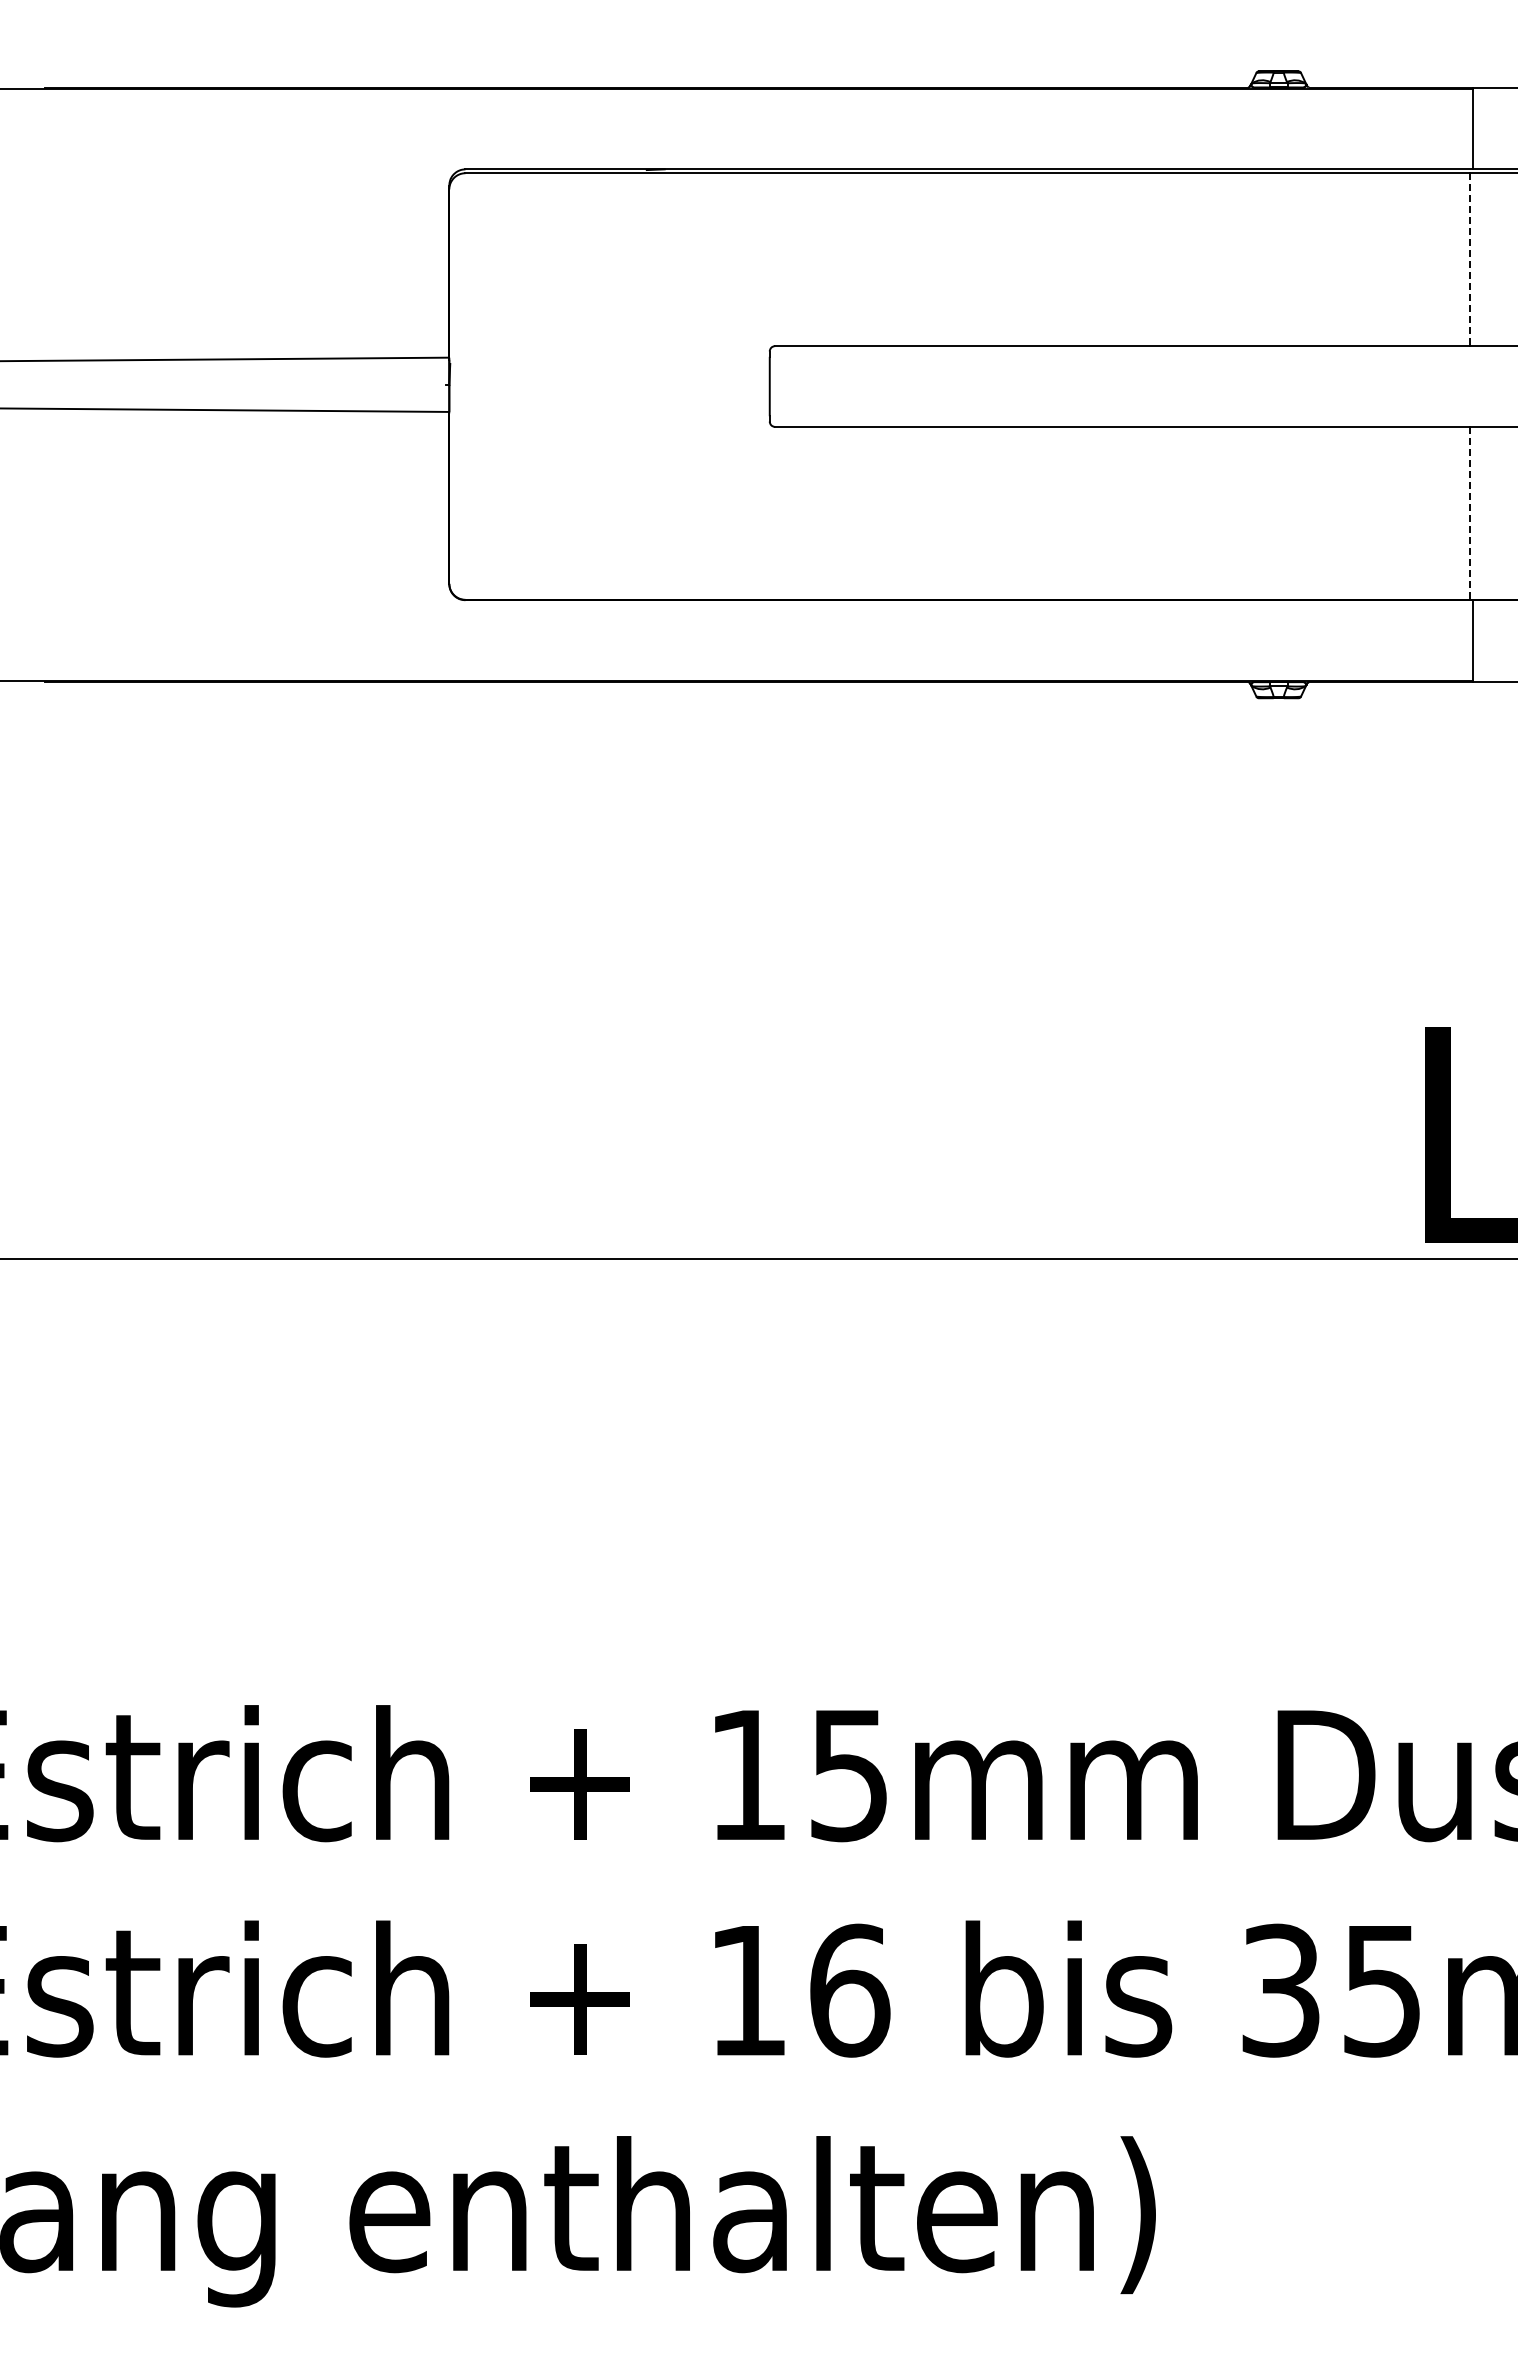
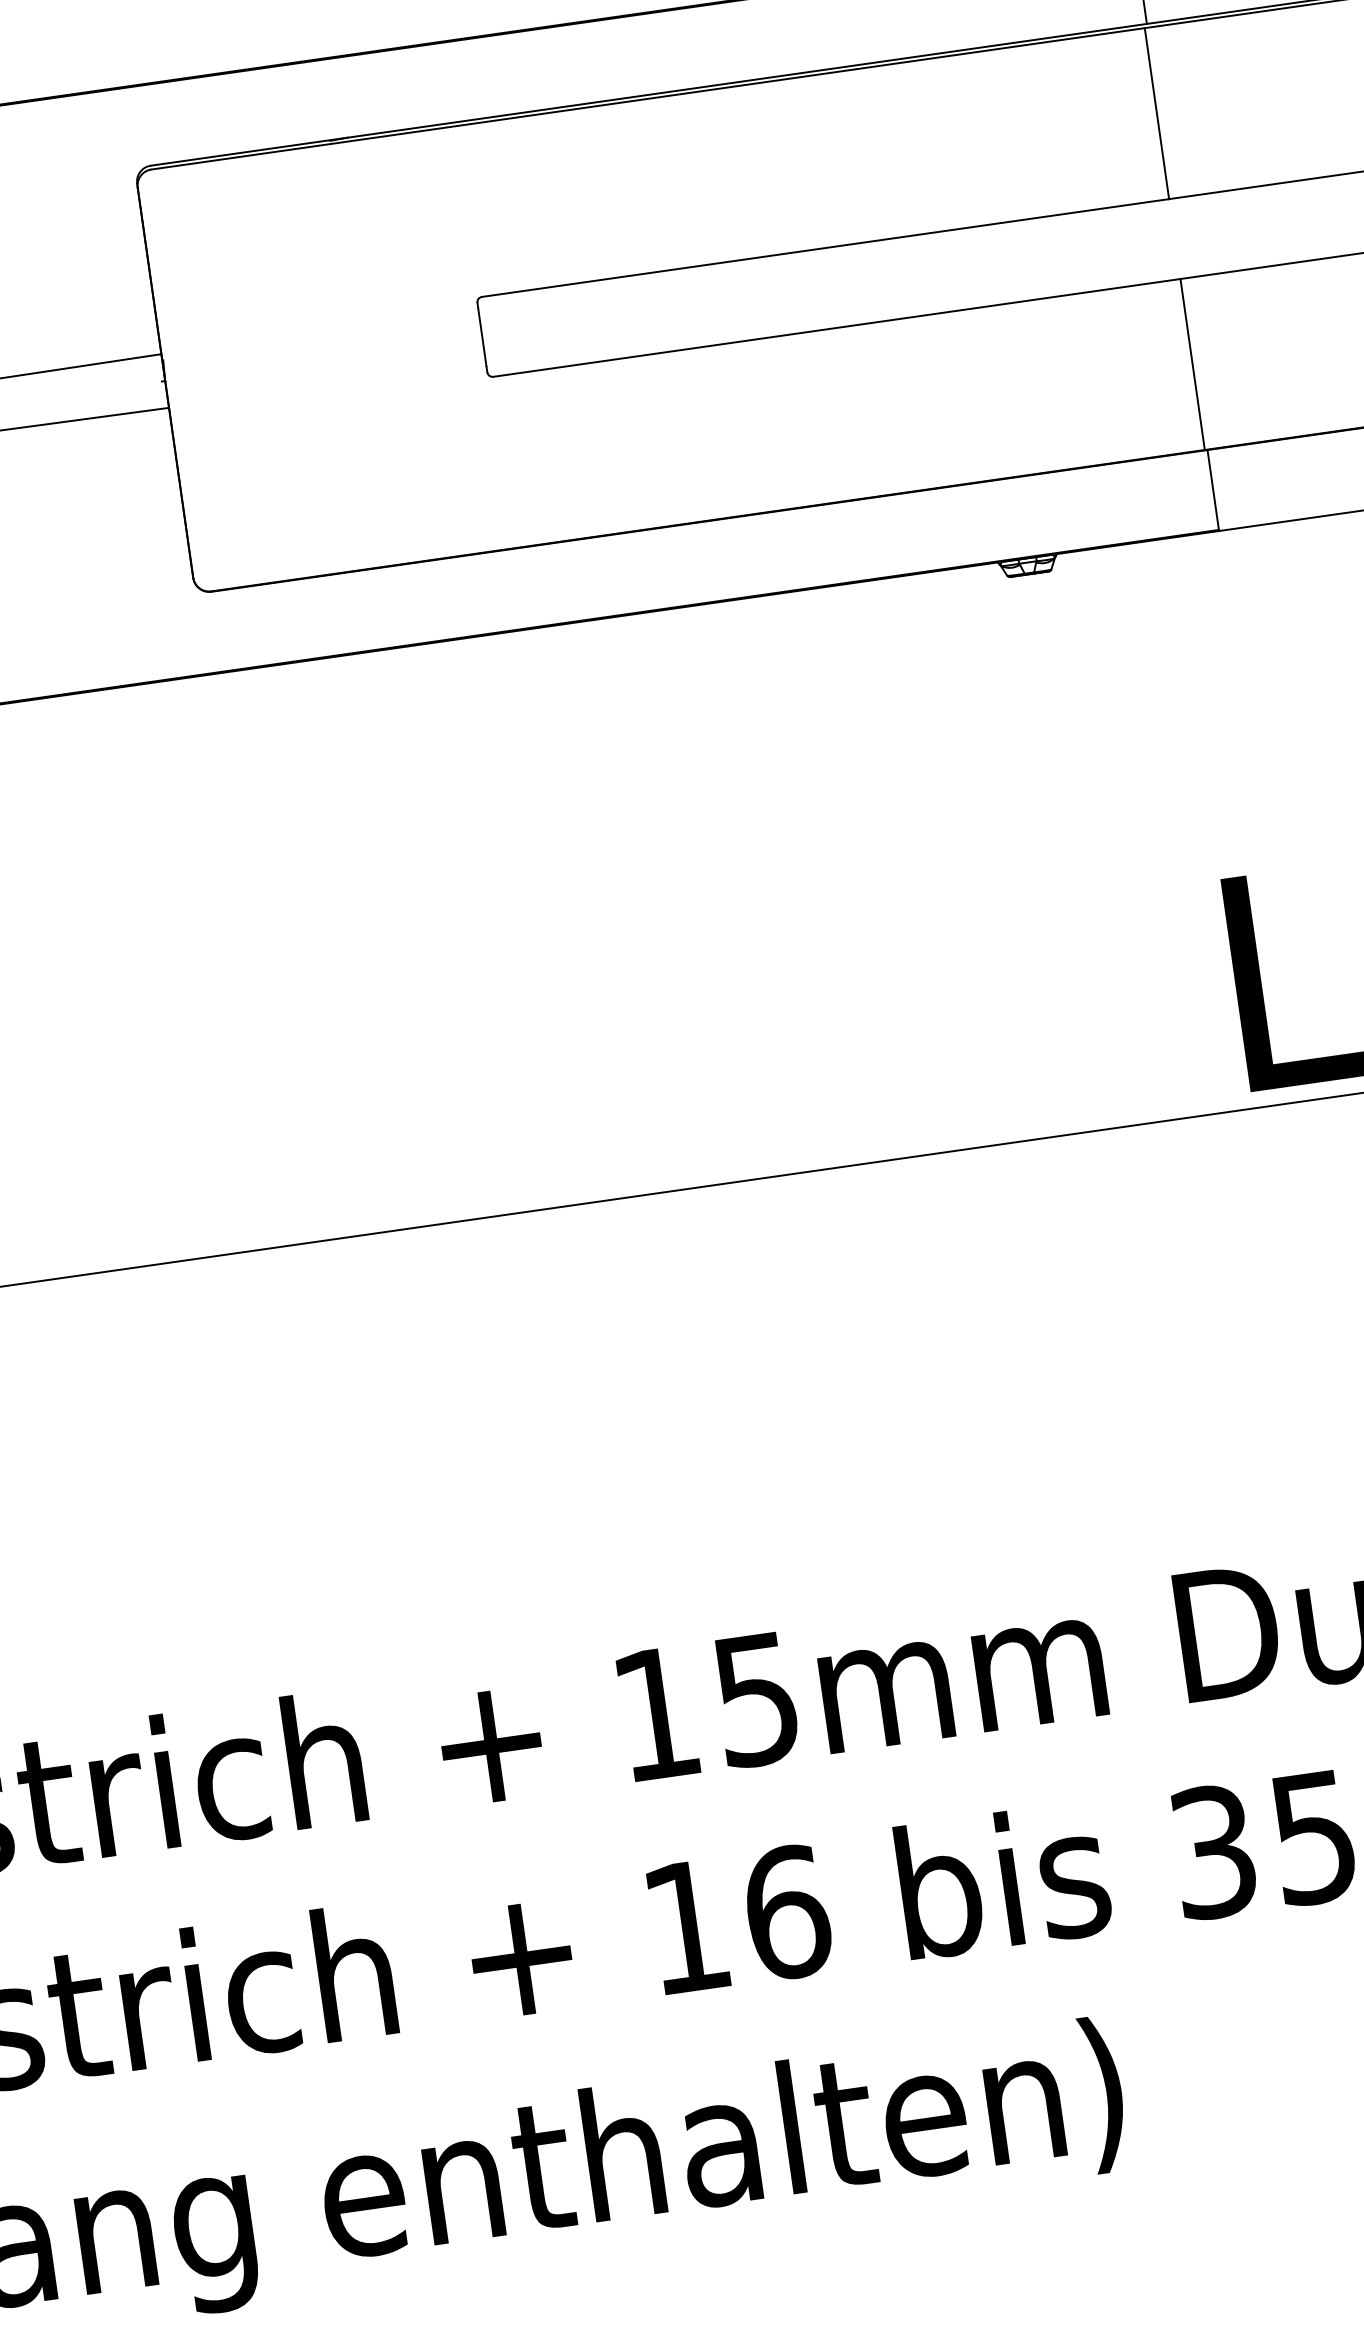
line: (1469, 260) -> (1156, 114), dashed -> solid
line: (1469, 513) -> (1192, 364), dashed -> solid

